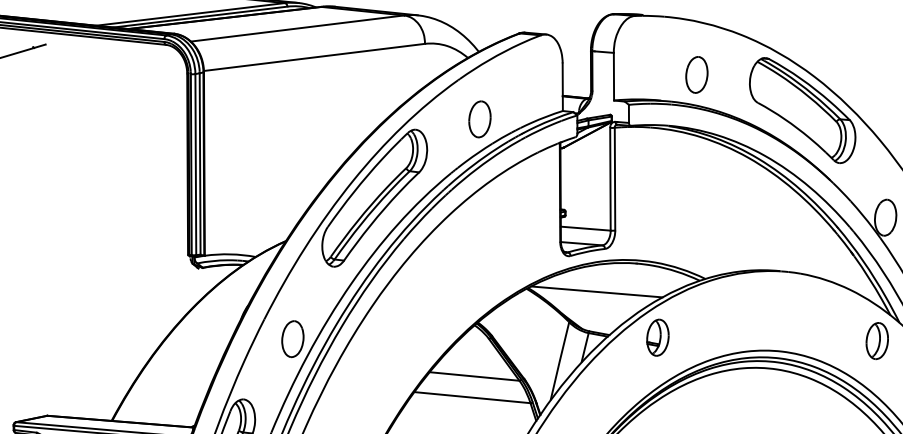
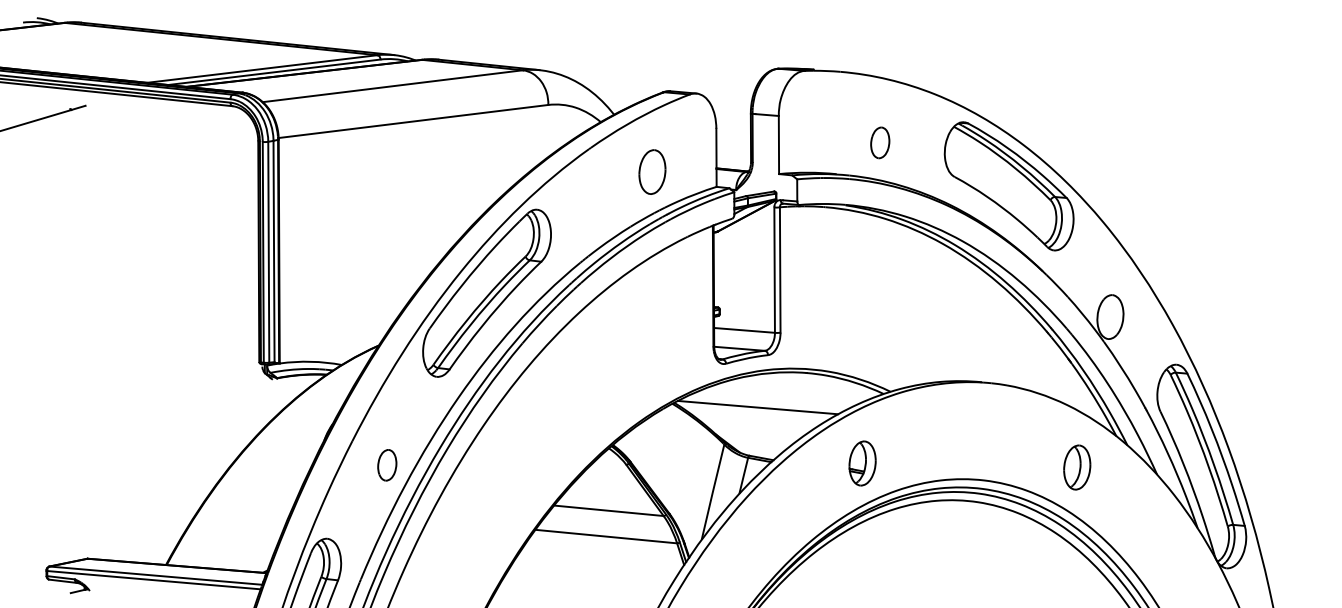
part: (697, 74) -> (880, 142), size x0.7
part: (479, 118) -> (652, 171), moved
part: (657, 337) -> (862, 463), moved
part: (293, 339) -> (387, 465), size x0.7
part: (877, 341) -> (1077, 467), moved

